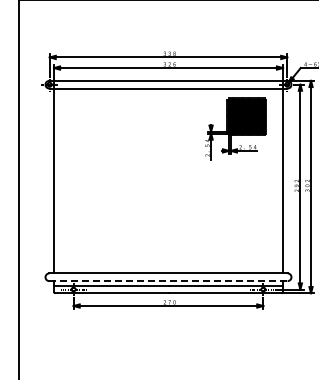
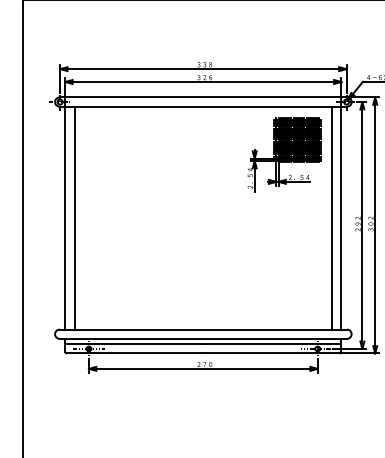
line: (62, 180) -> (75, 217), added
line: (274, 180) -> (331, 217), added
line: (168, 281) -> (203, 339), dashed -> solid

